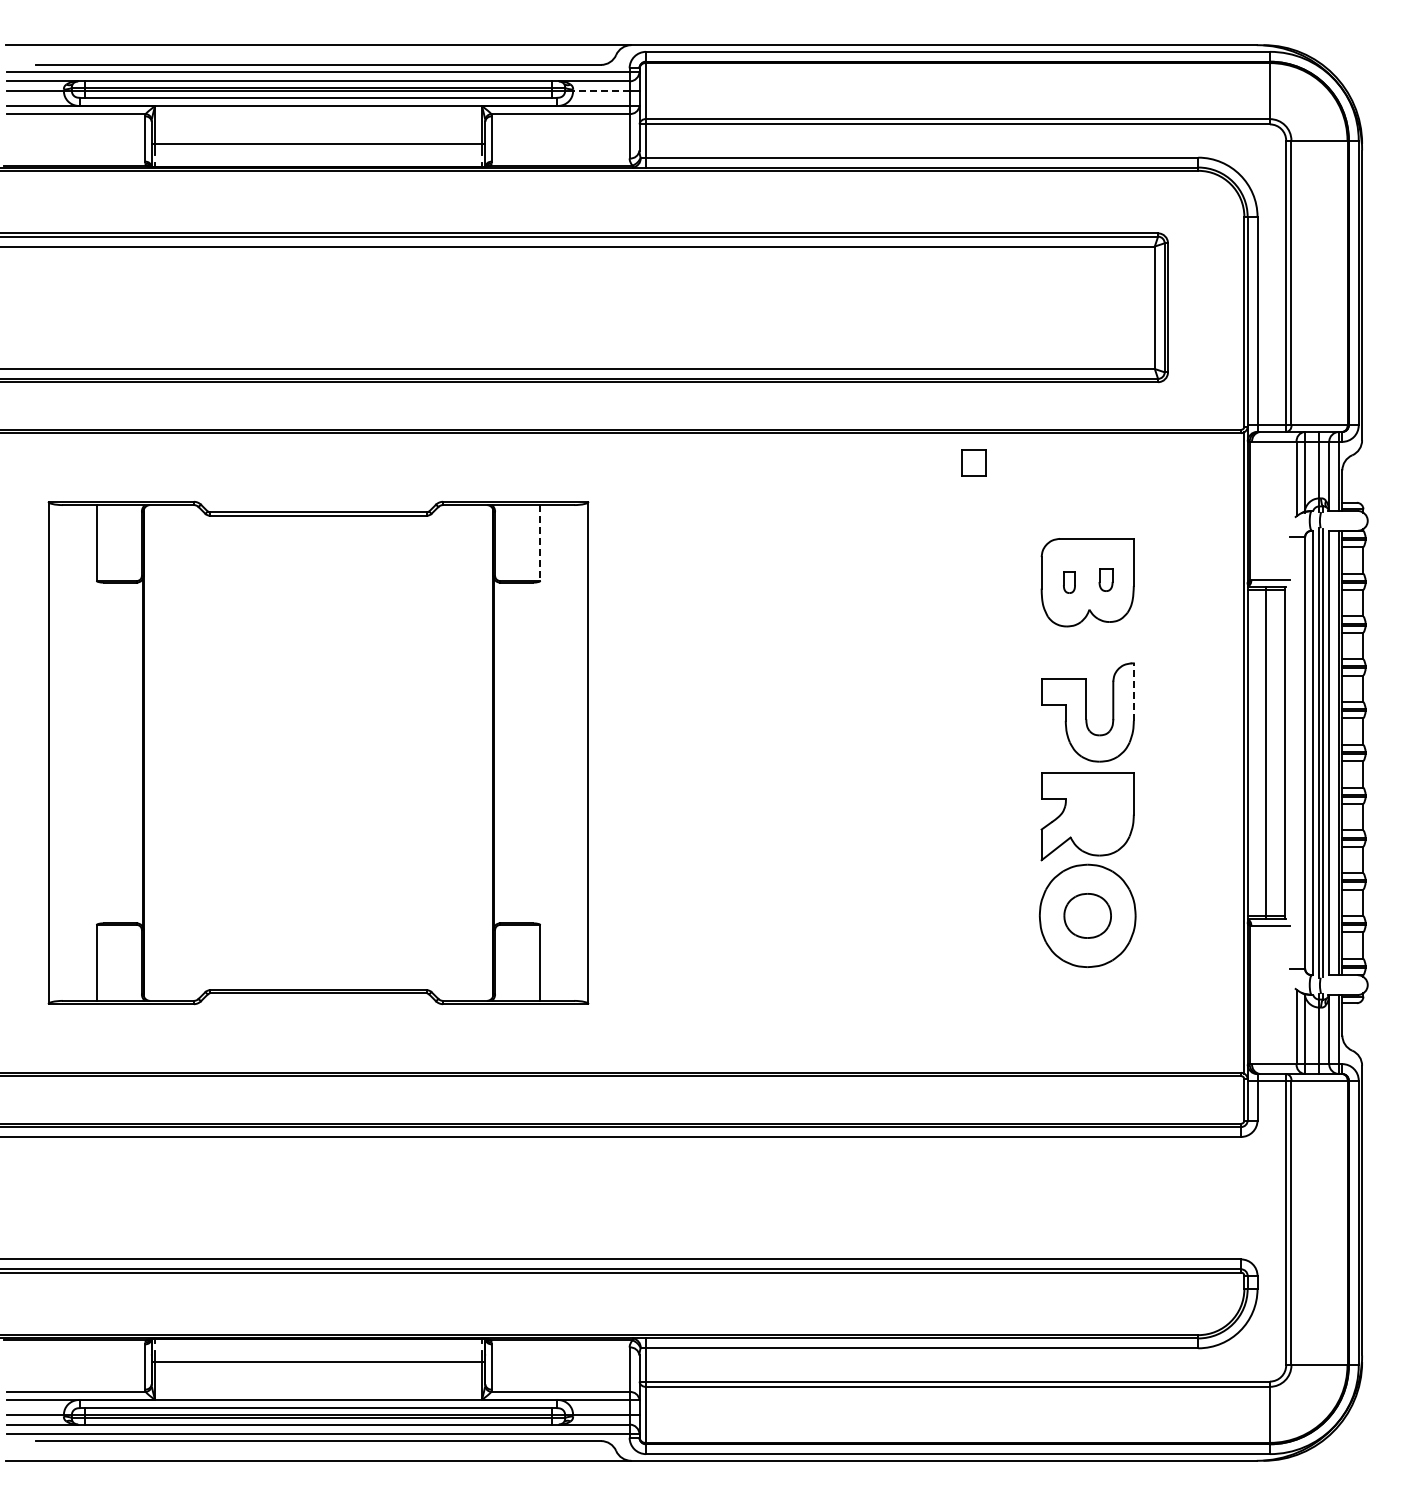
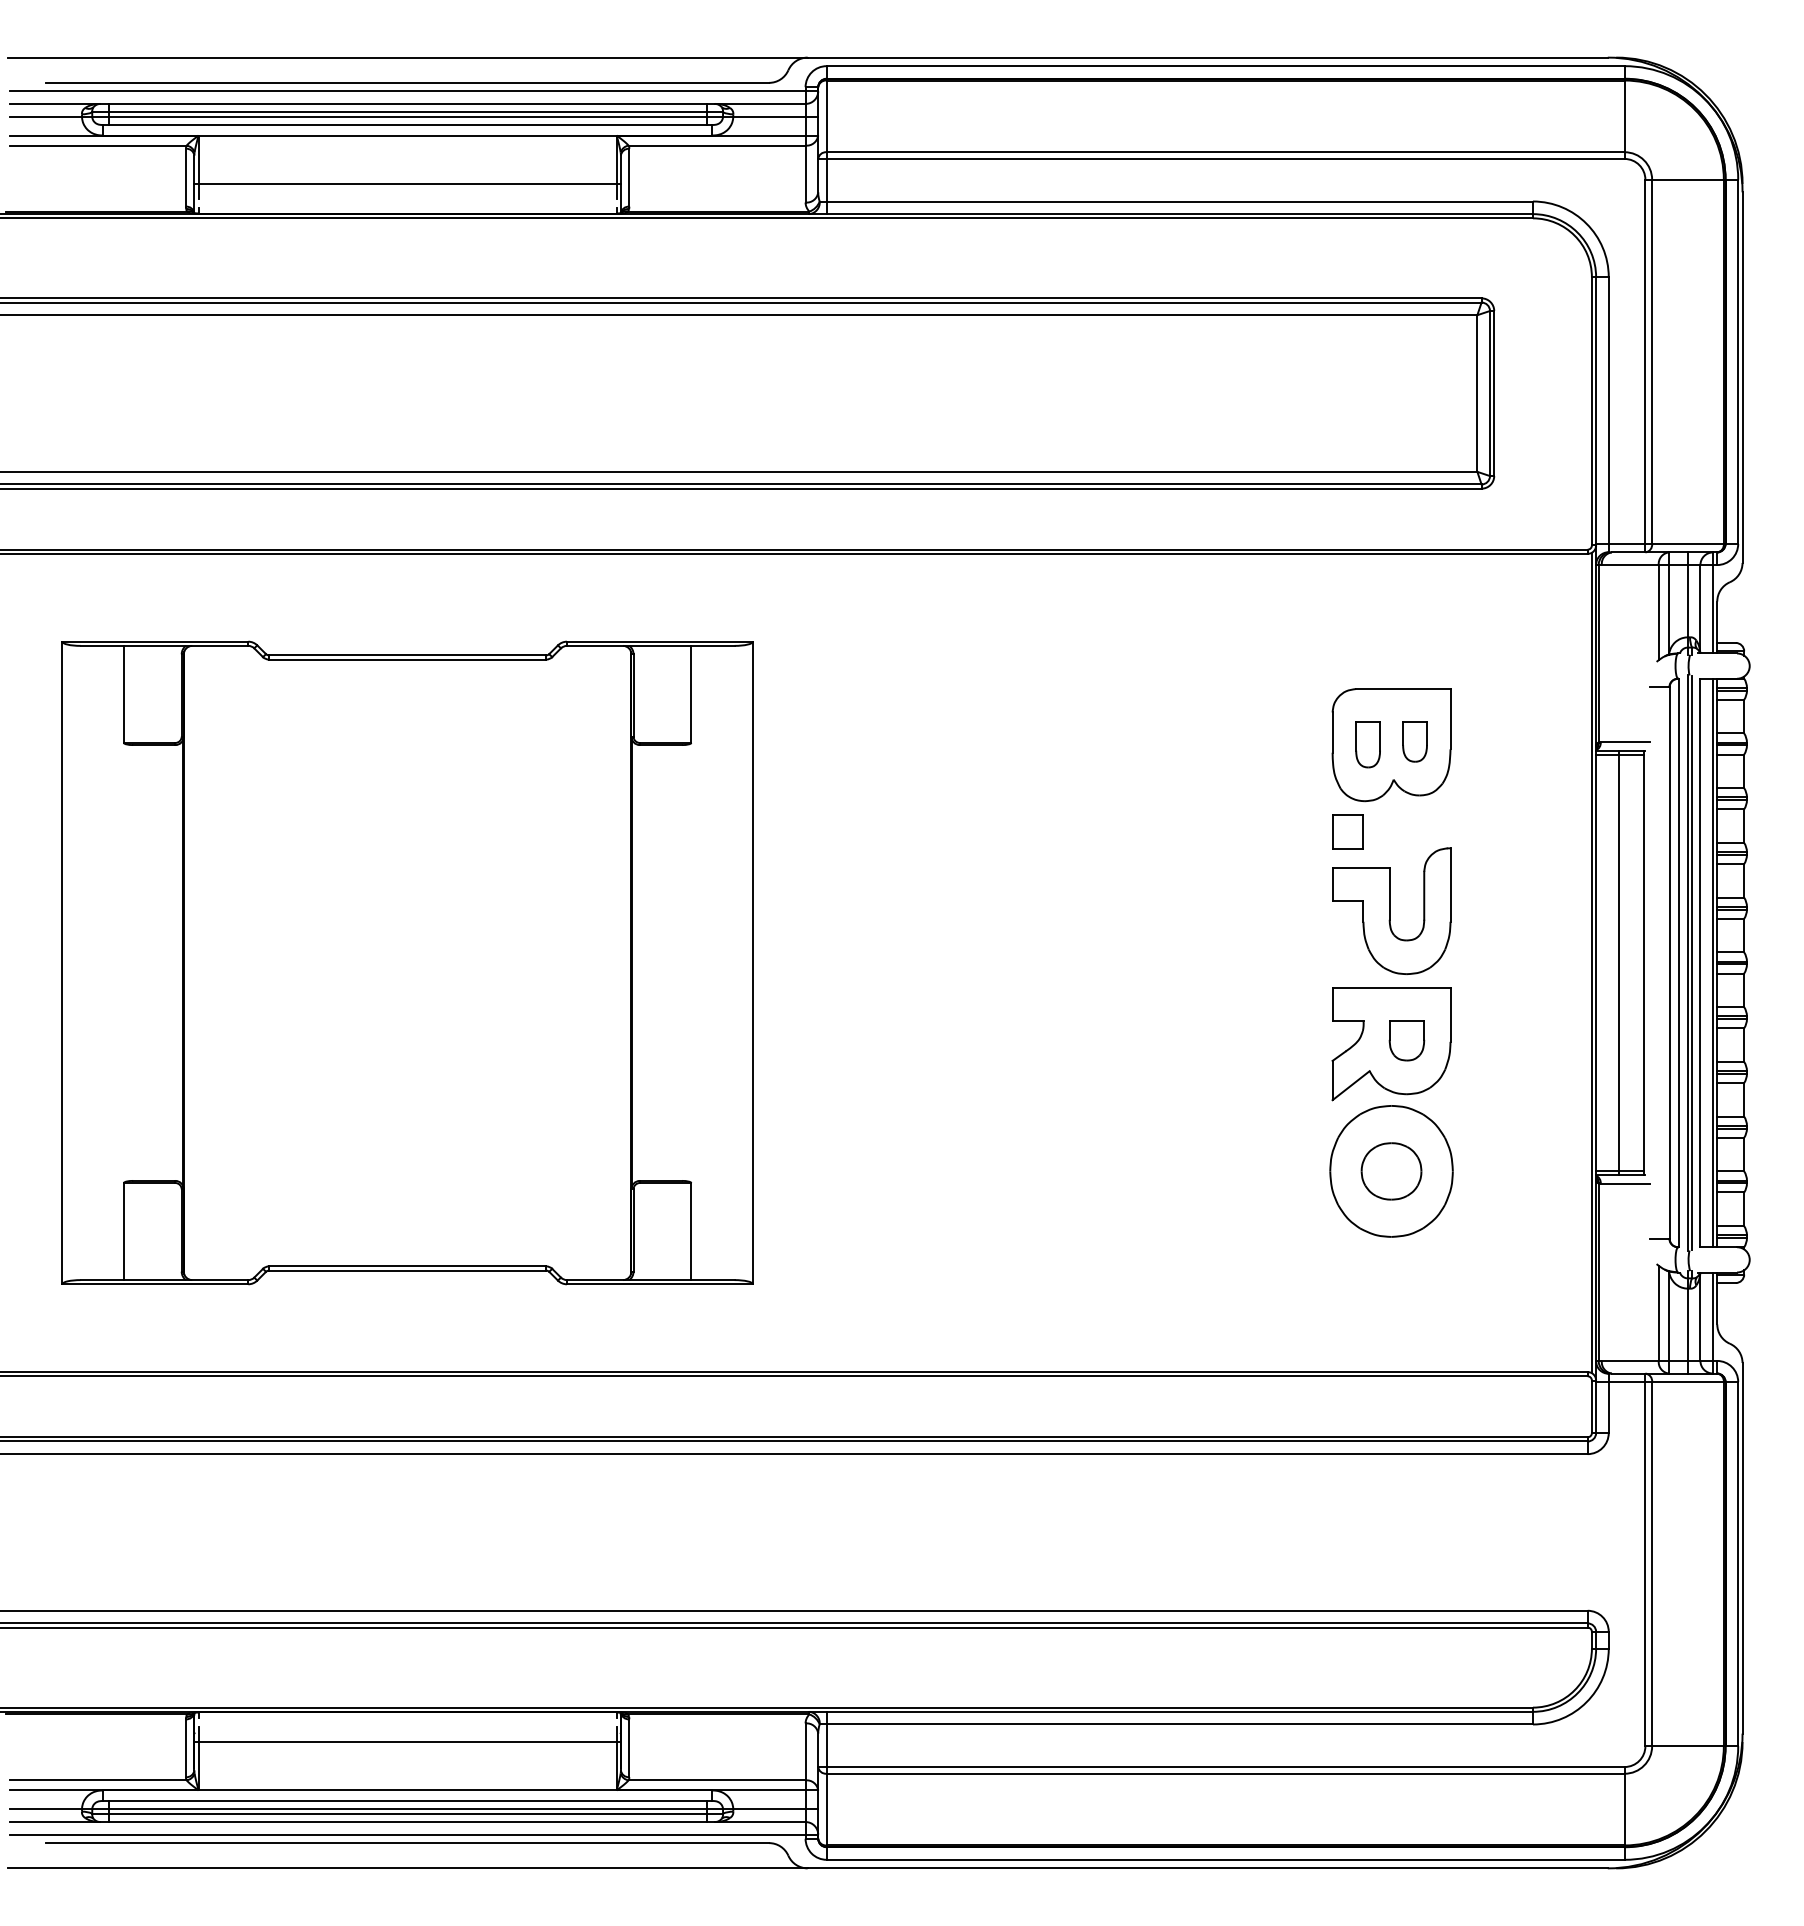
line: (600, 91) -> (768, 116), dashed -> solid
part: (973, 462) -> (1347, 831), moved
line: (540, 543) -> (691, 695), dashed -> solid
part: (1105, 580) -> (1414, 742), size x1.43
part: (1069, 582) -> (1368, 744), size x1.67
line: (1133, 692) -> (1450, 885), dashed -> solid
part: (1099, 814) -> (1406, 1041), added

